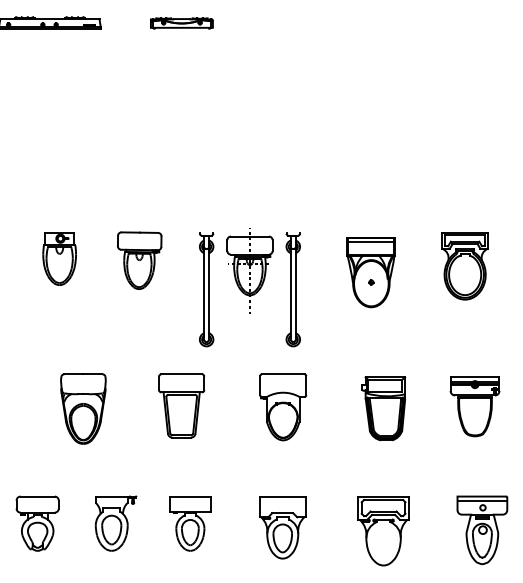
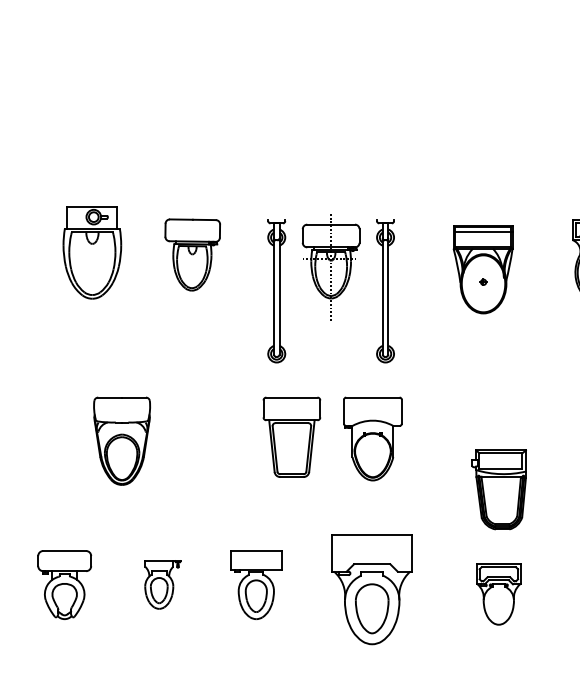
part: (59, 258) -> (92, 252), size x1.4
part: (181, 405) -> (291, 436), moved
part: (383, 408) -> (498, 489), moved
part: (115, 523) -> (162, 584), size x0.7
part: (282, 527) -> (371, 589), size x1.4
part: (383, 531) -> (498, 594), size x0.7

